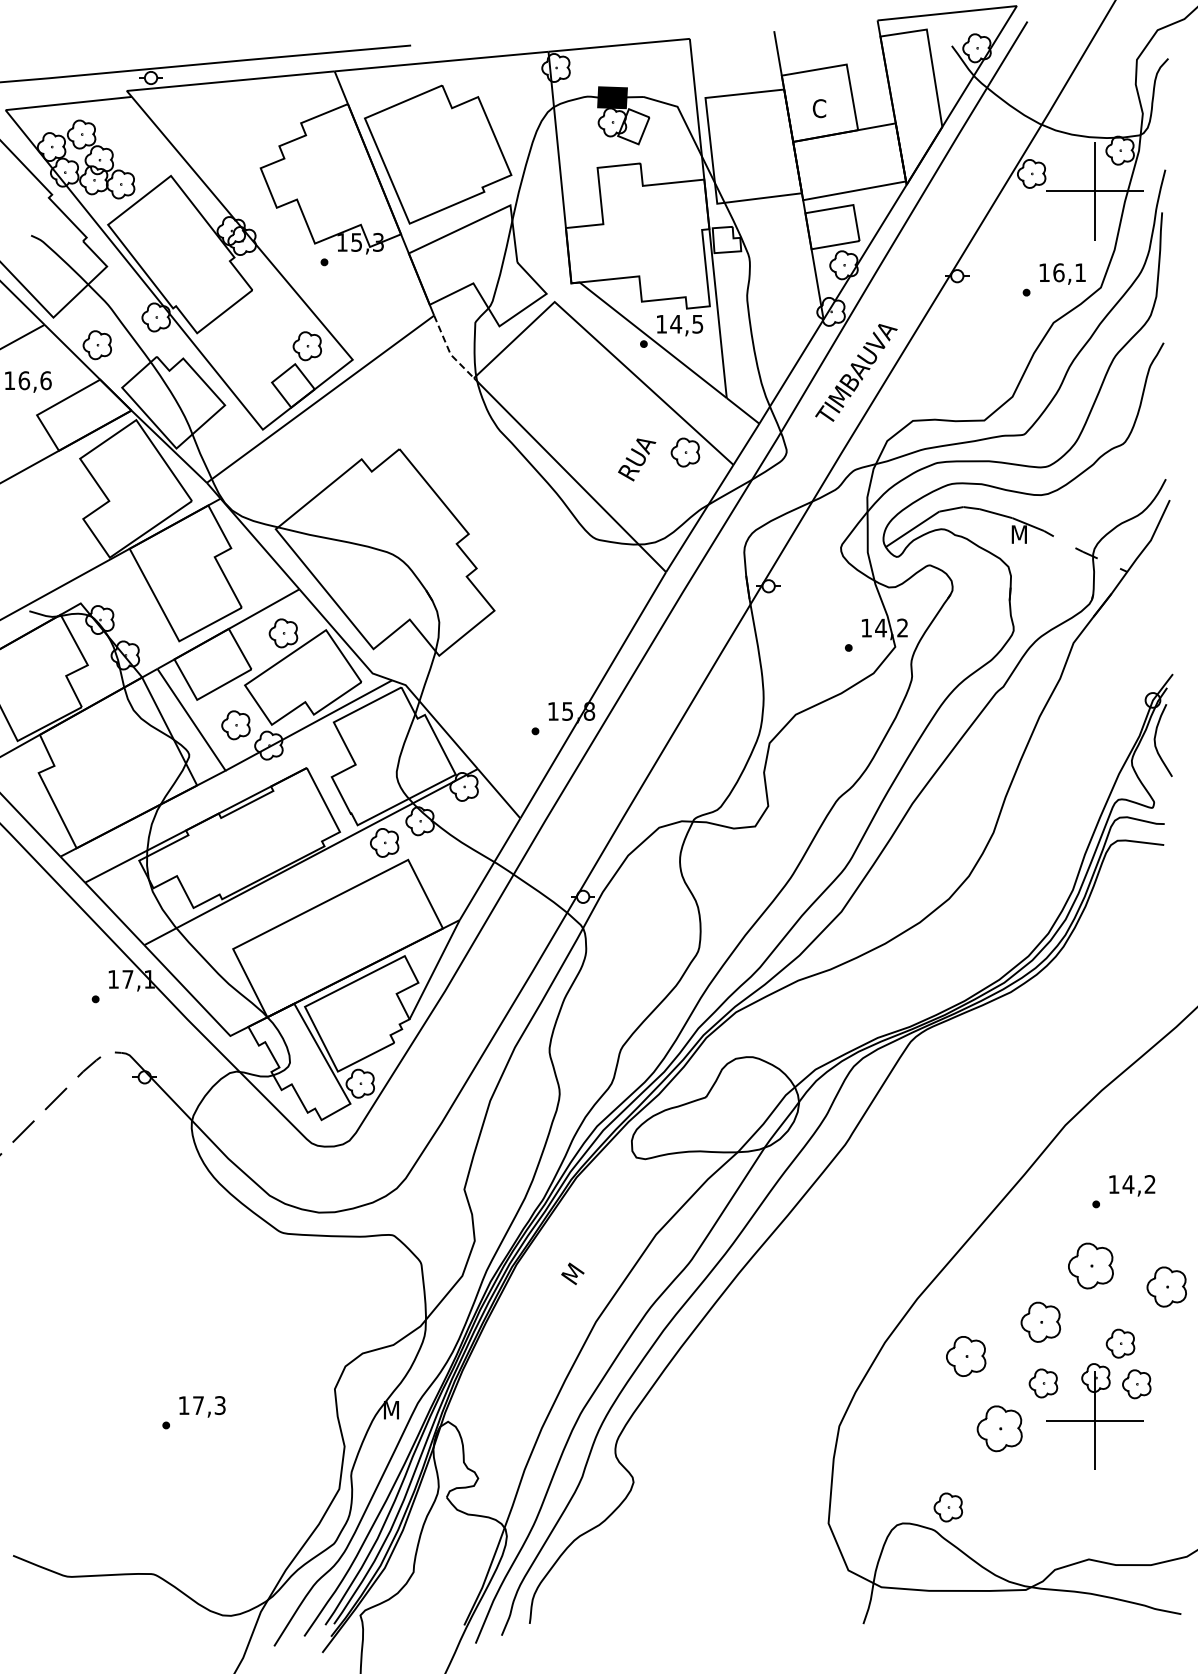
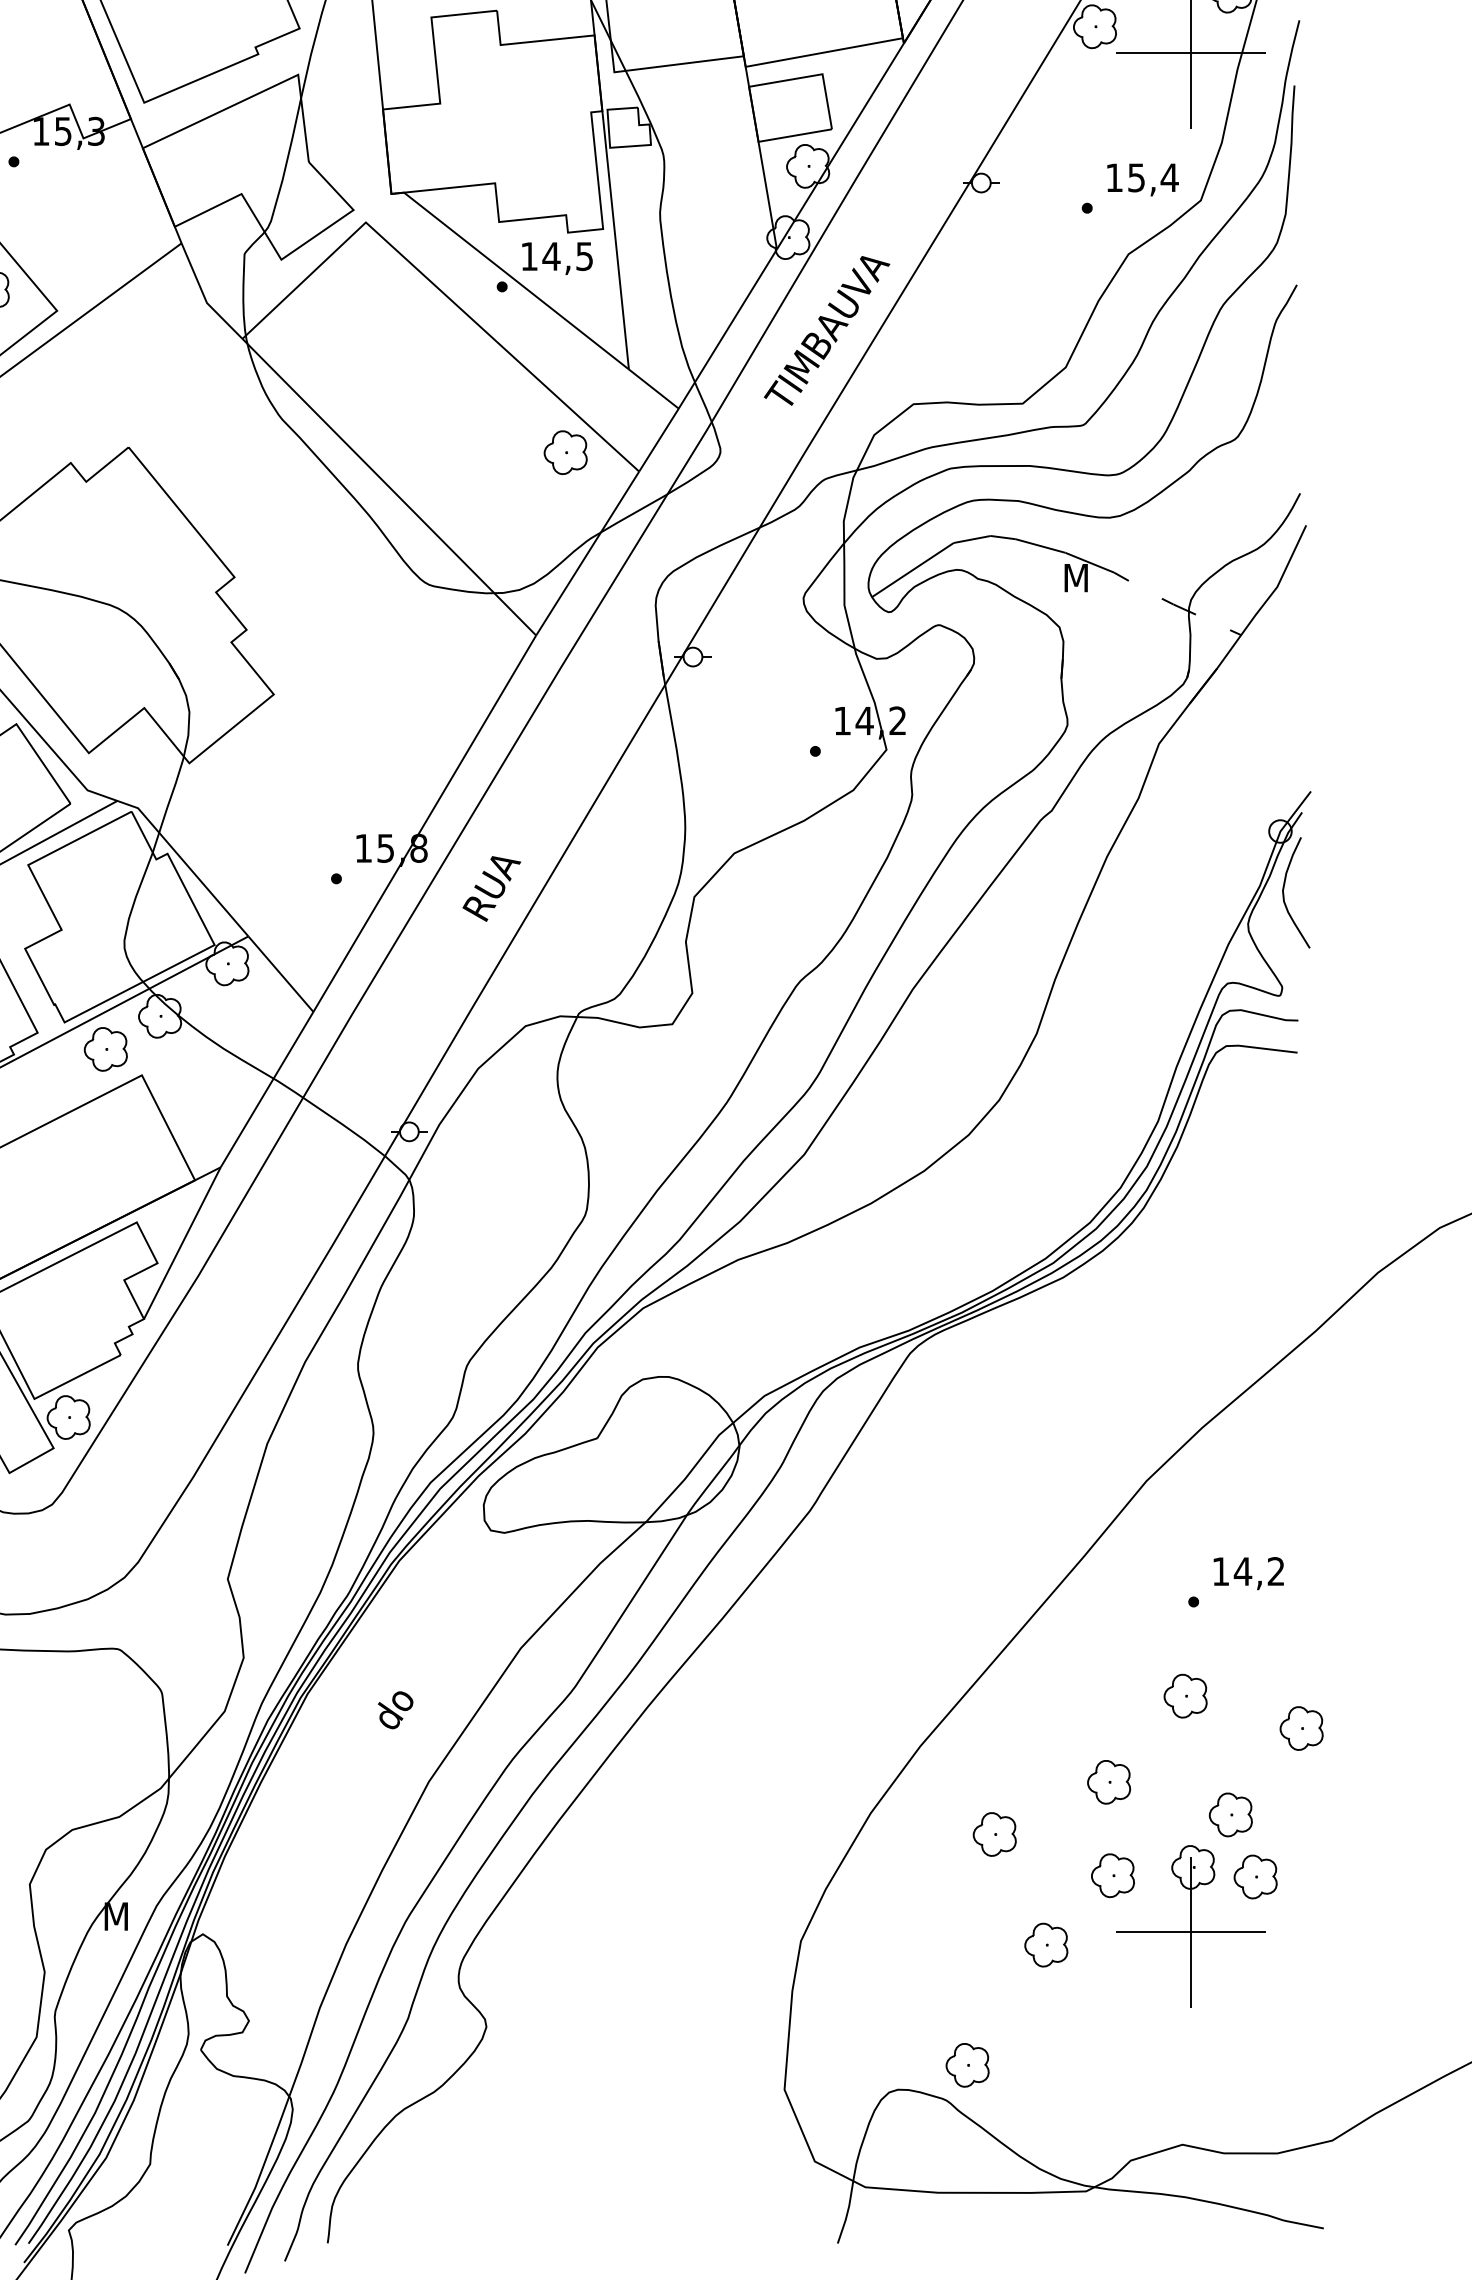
text: (1069, 272) -> (1152, 177), 16,1 -> 15,4
line: (449, 351) -> (205, 298), dashed -> solid
text: (637, 459) -> (492, 888), moved
part: (1090, 1265) -> (1184, 1695), size x0.62
text: (573, 1274) -> (394, 1709), M -> do
part: (1166, 1287) -> (1301, 1729), size x0.71
part: (1040, 1322) -> (1108, 1782), size x0.71
part: (965, 1356) -> (993, 1834), size x0.71
part: (999, 1428) -> (1045, 1944), size x0.62

